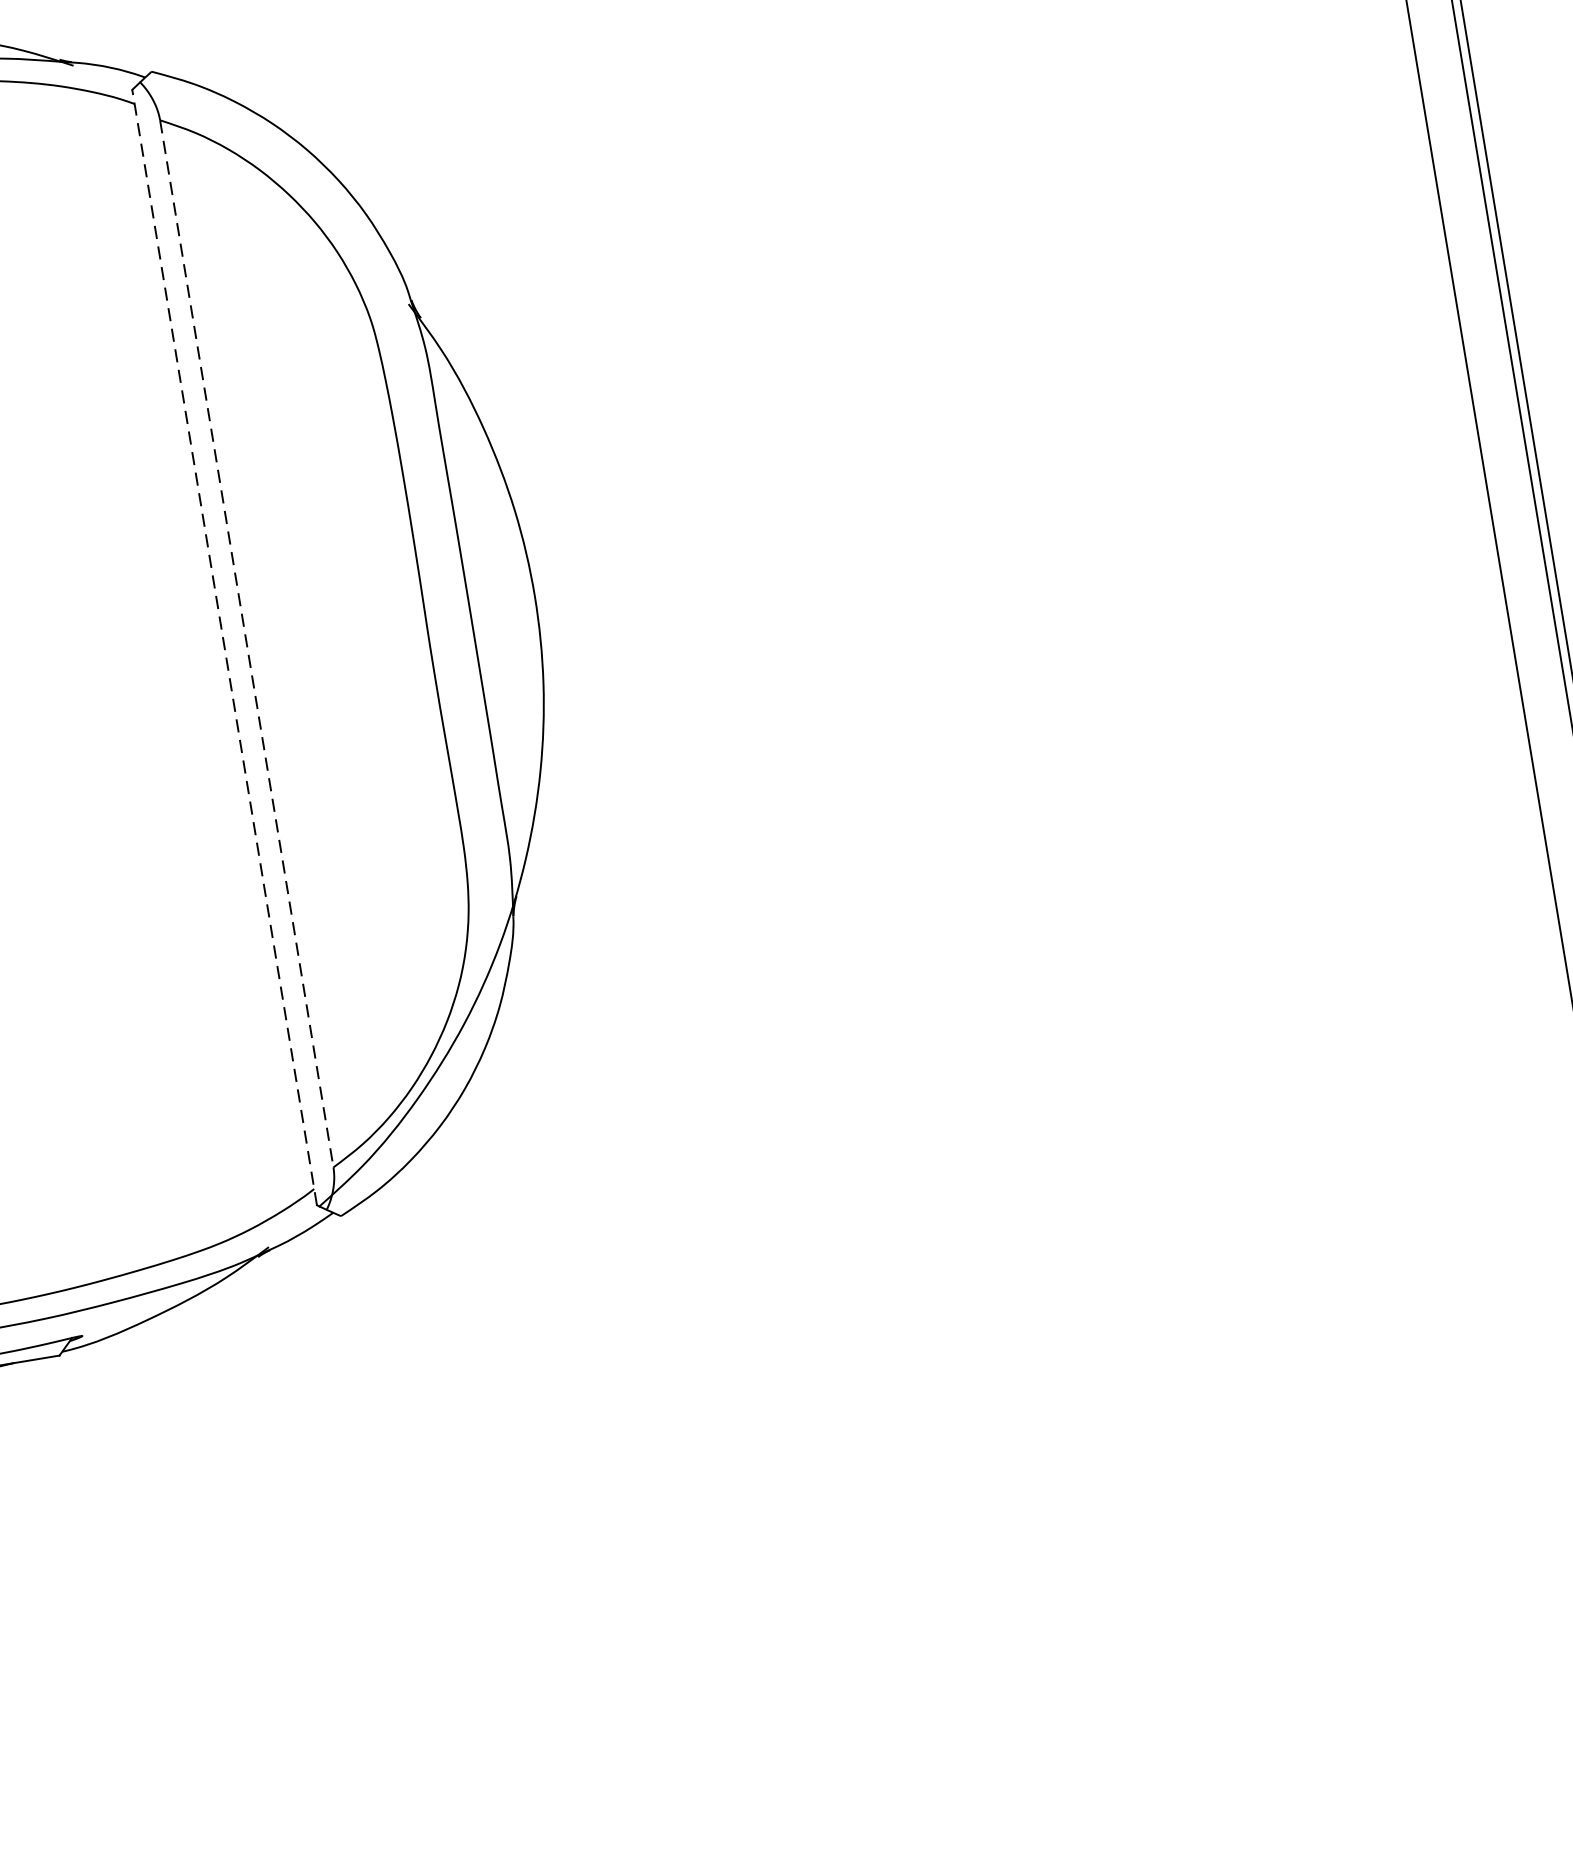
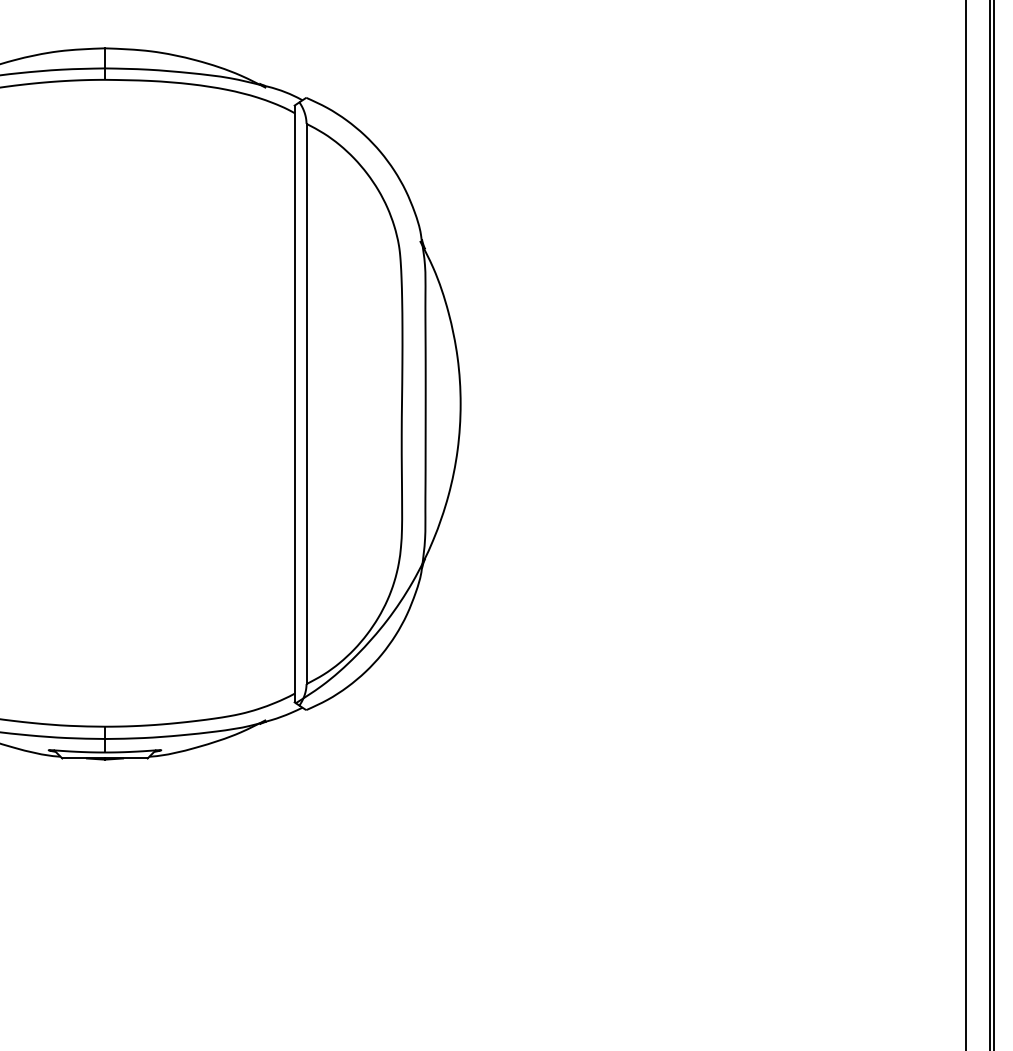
line: (246, 644) -> (306, 404), dashed -> solid
line: (224, 646) -> (294, 403), dashed -> solid

